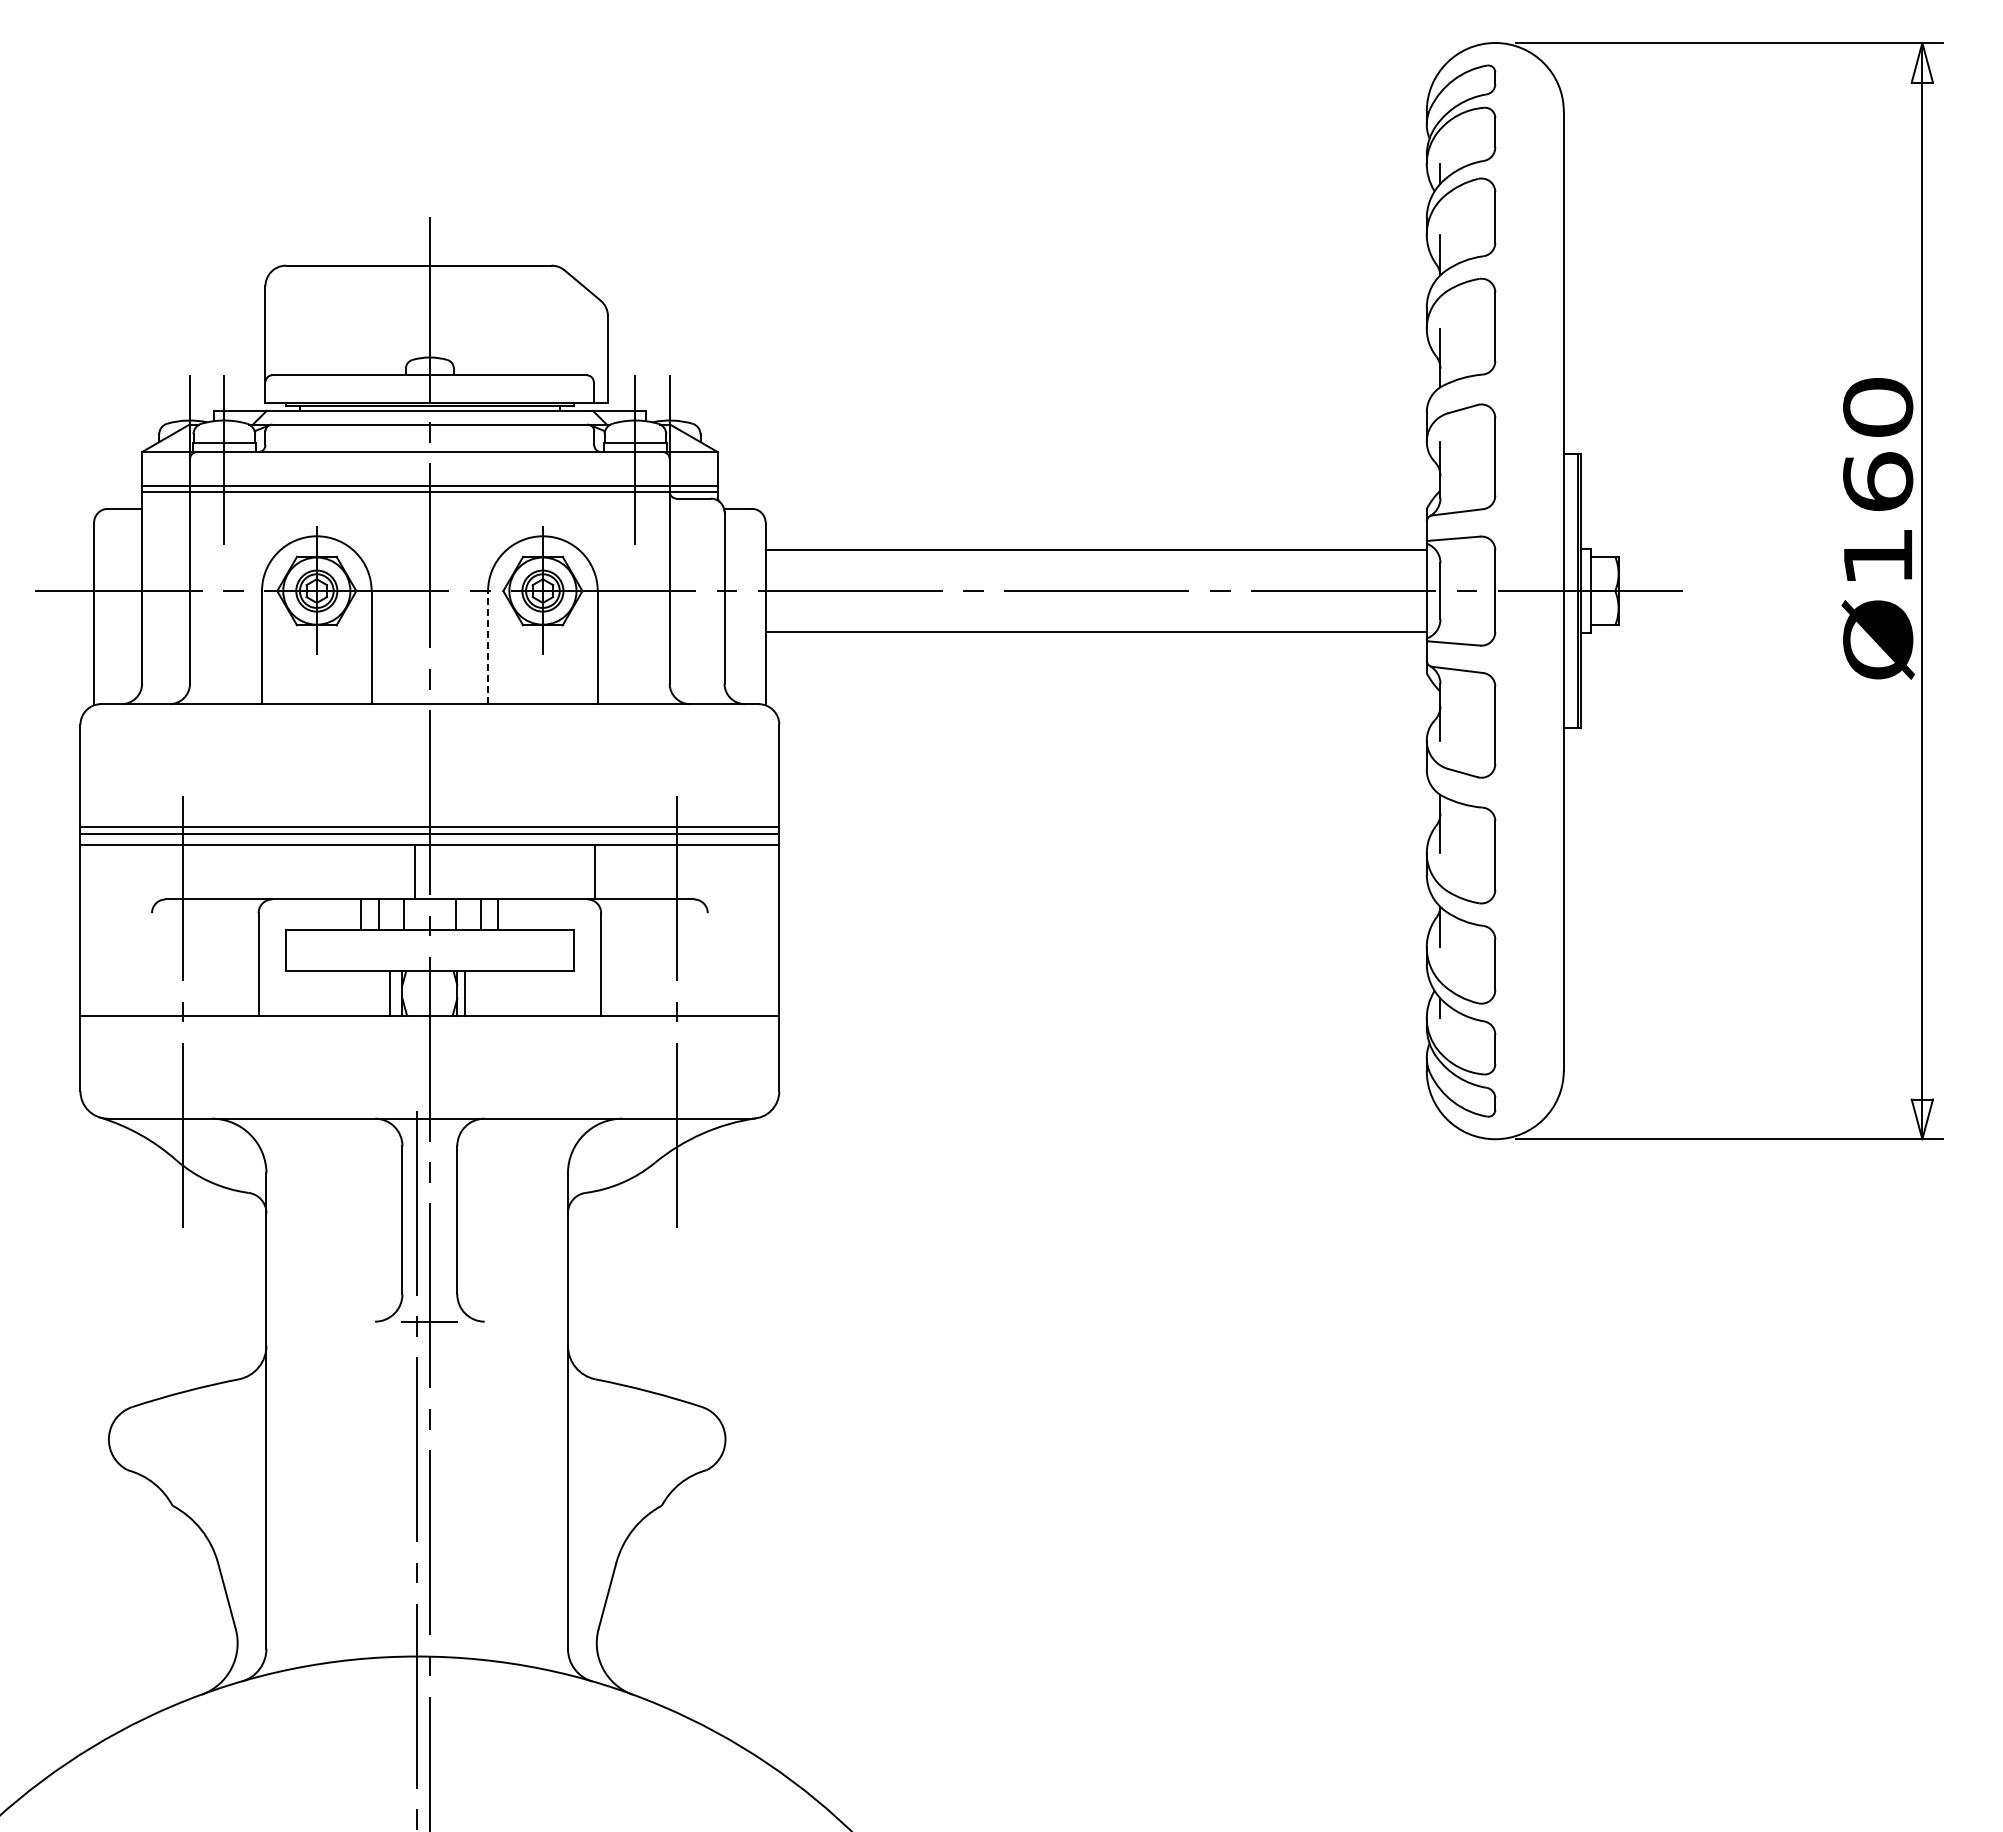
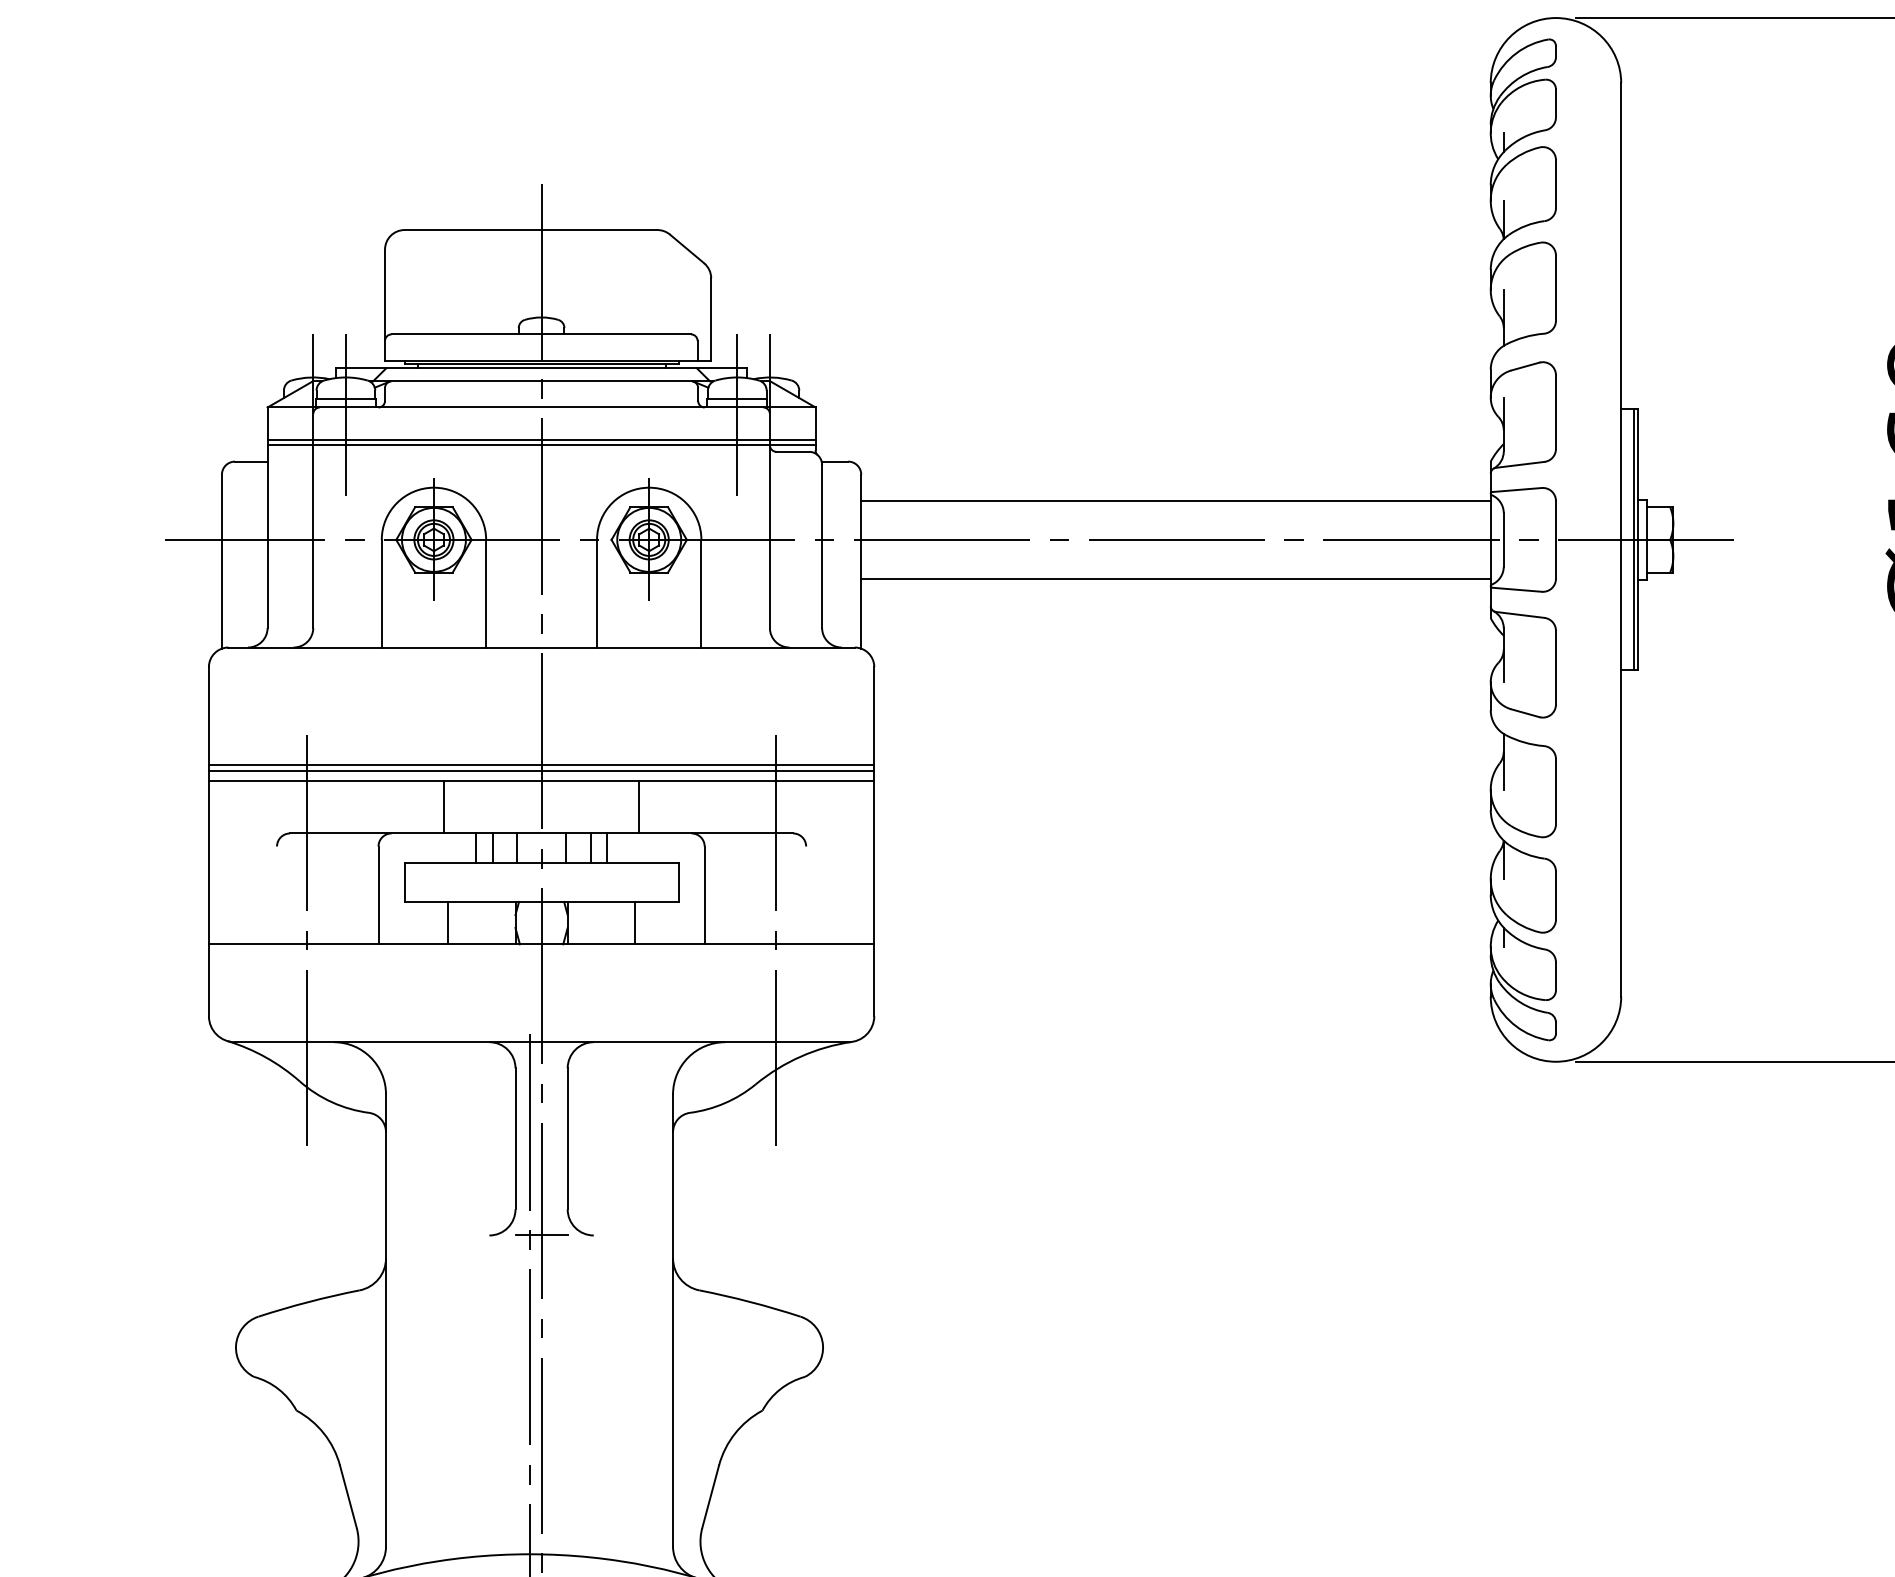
line: (488, 647) -> (597, 593), dashed -> solid
line: (415, 871) -> (444, 806), moved
line: (594, 871) -> (639, 806), moved
line: (389, 993) -> (447, 923), moved
line: (464, 993) -> (634, 923), moved

